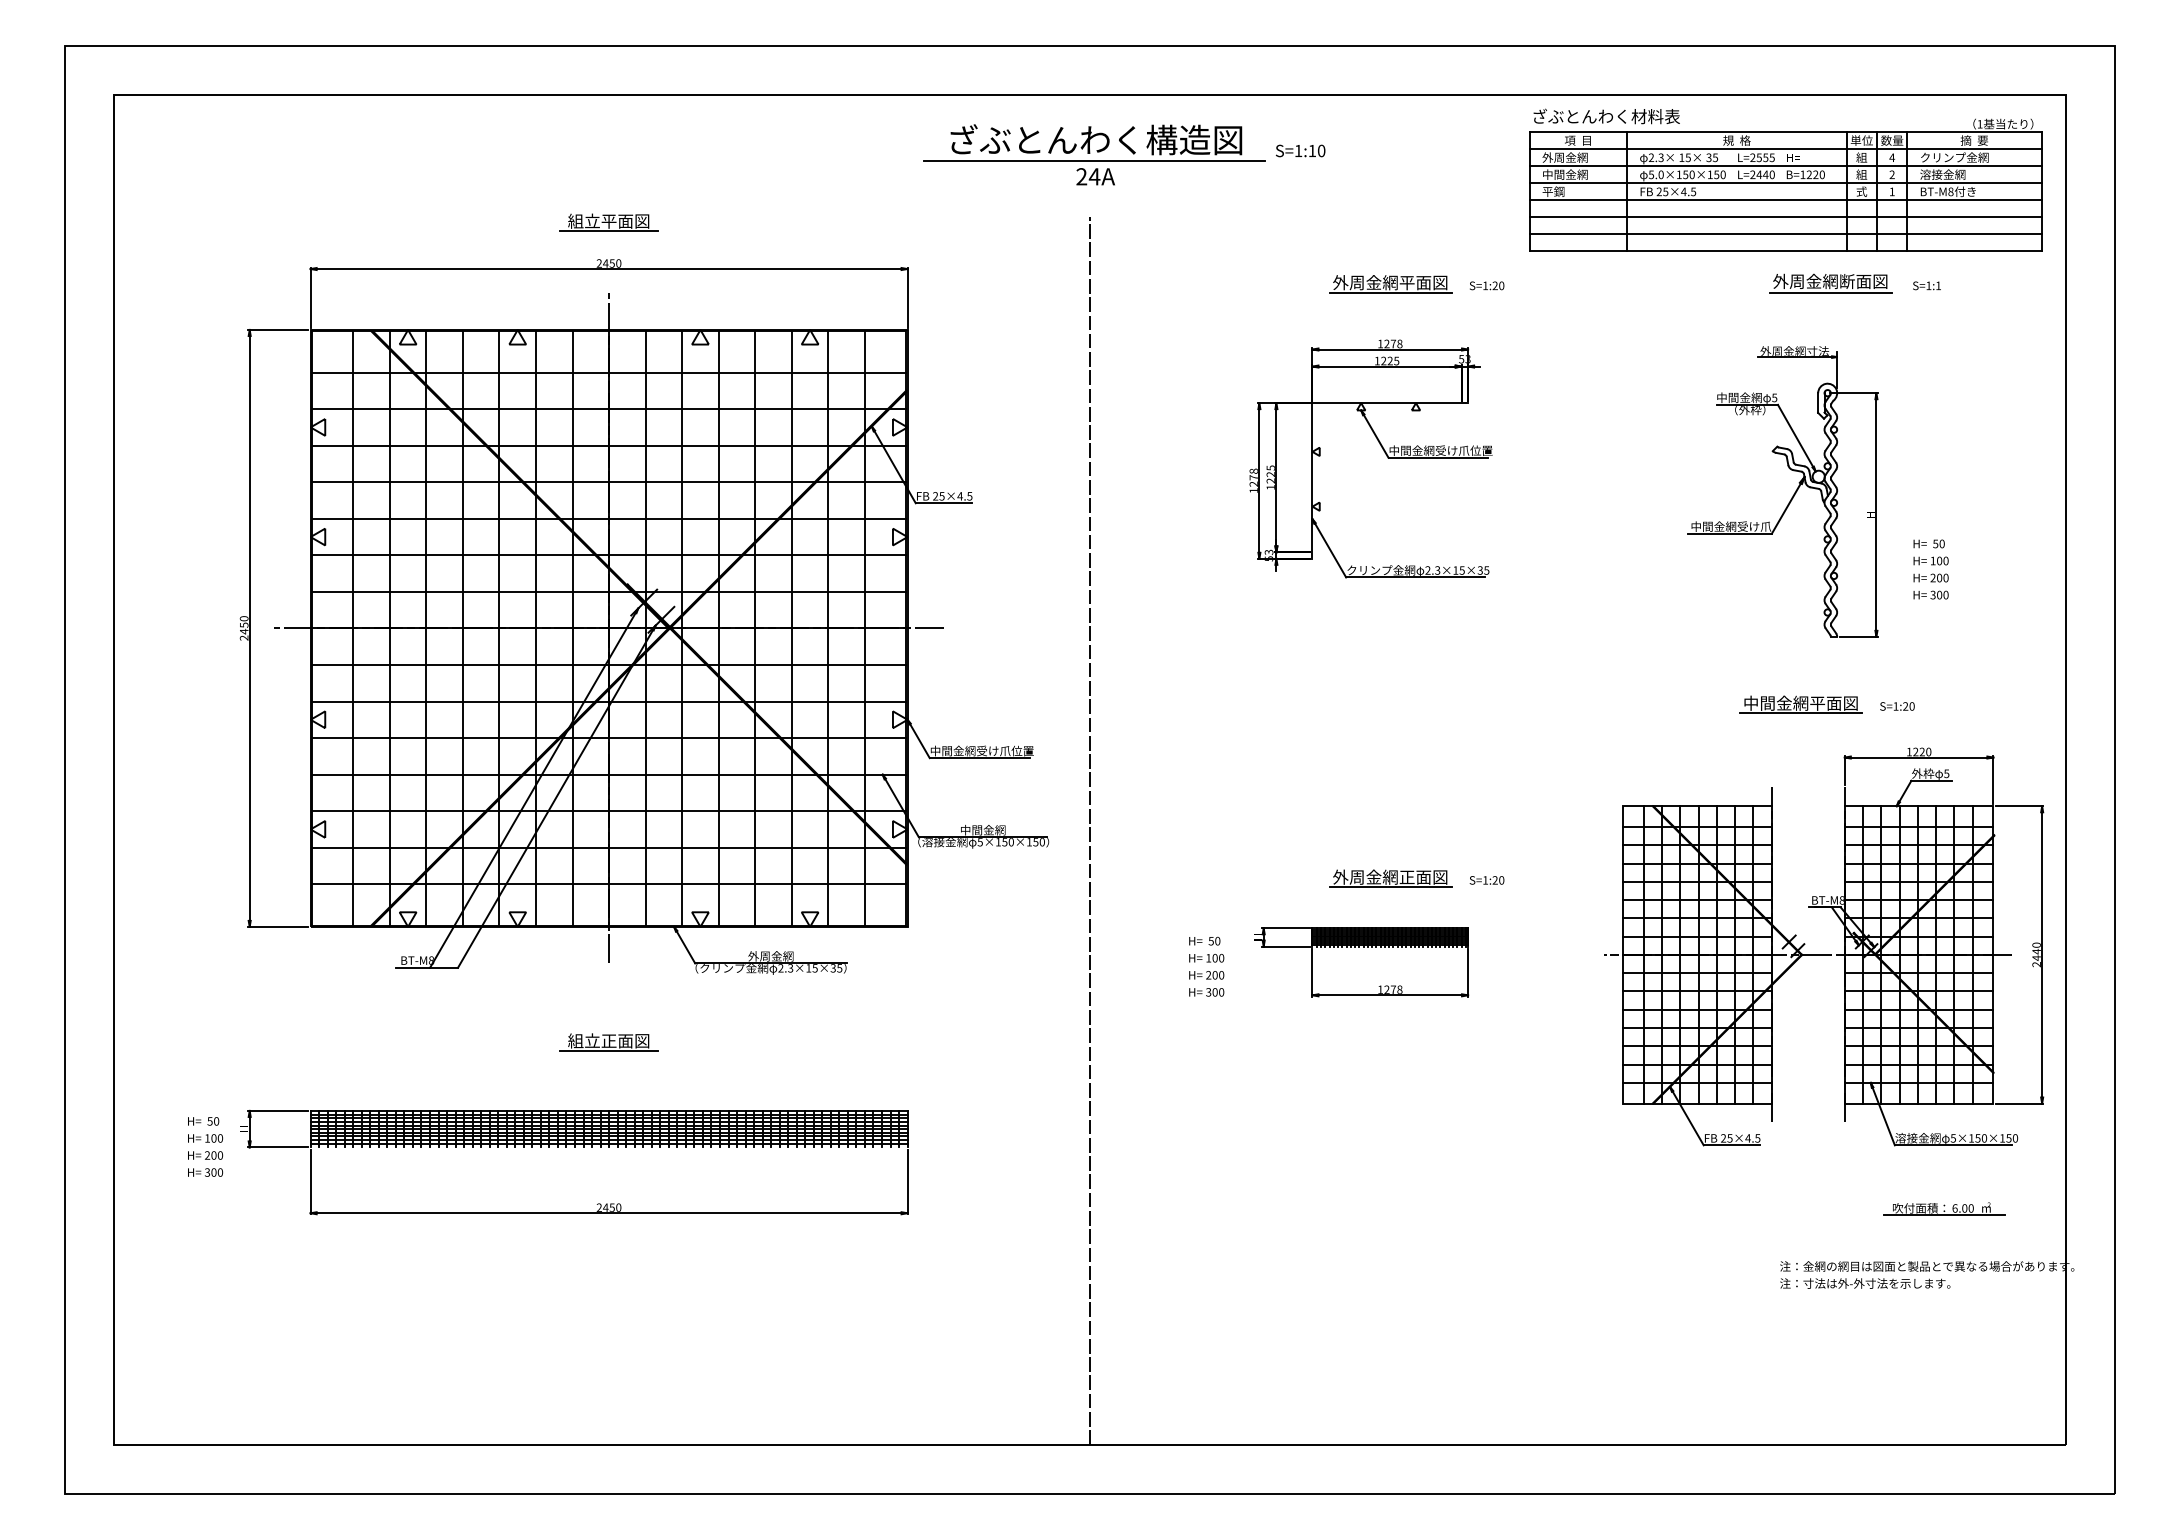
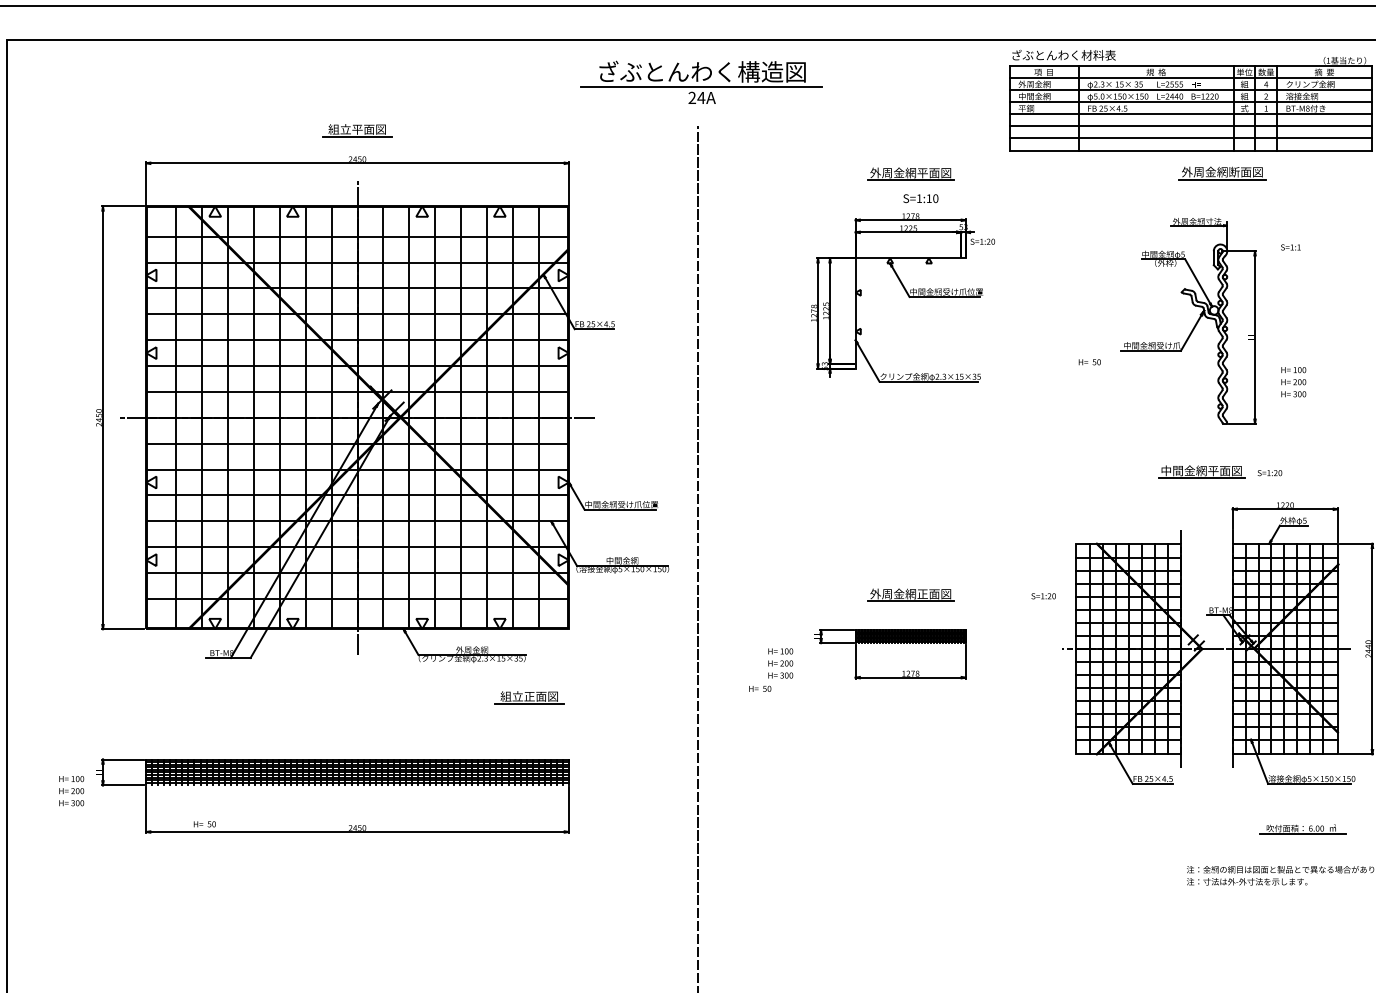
text: (1300, 150) -> (920, 198), moved
text: (1487, 285) -> (983, 241), moved
text: (1926, 285) -> (1290, 247), moved
text: (1928, 543) -> (1089, 361), moved
text: (1486, 880) -> (1043, 596), moved
text: (1204, 940) -> (760, 688), moved
part: (608, 1042) -> (529, 697), moved
text: (203, 1121) -> (204, 824), moved

